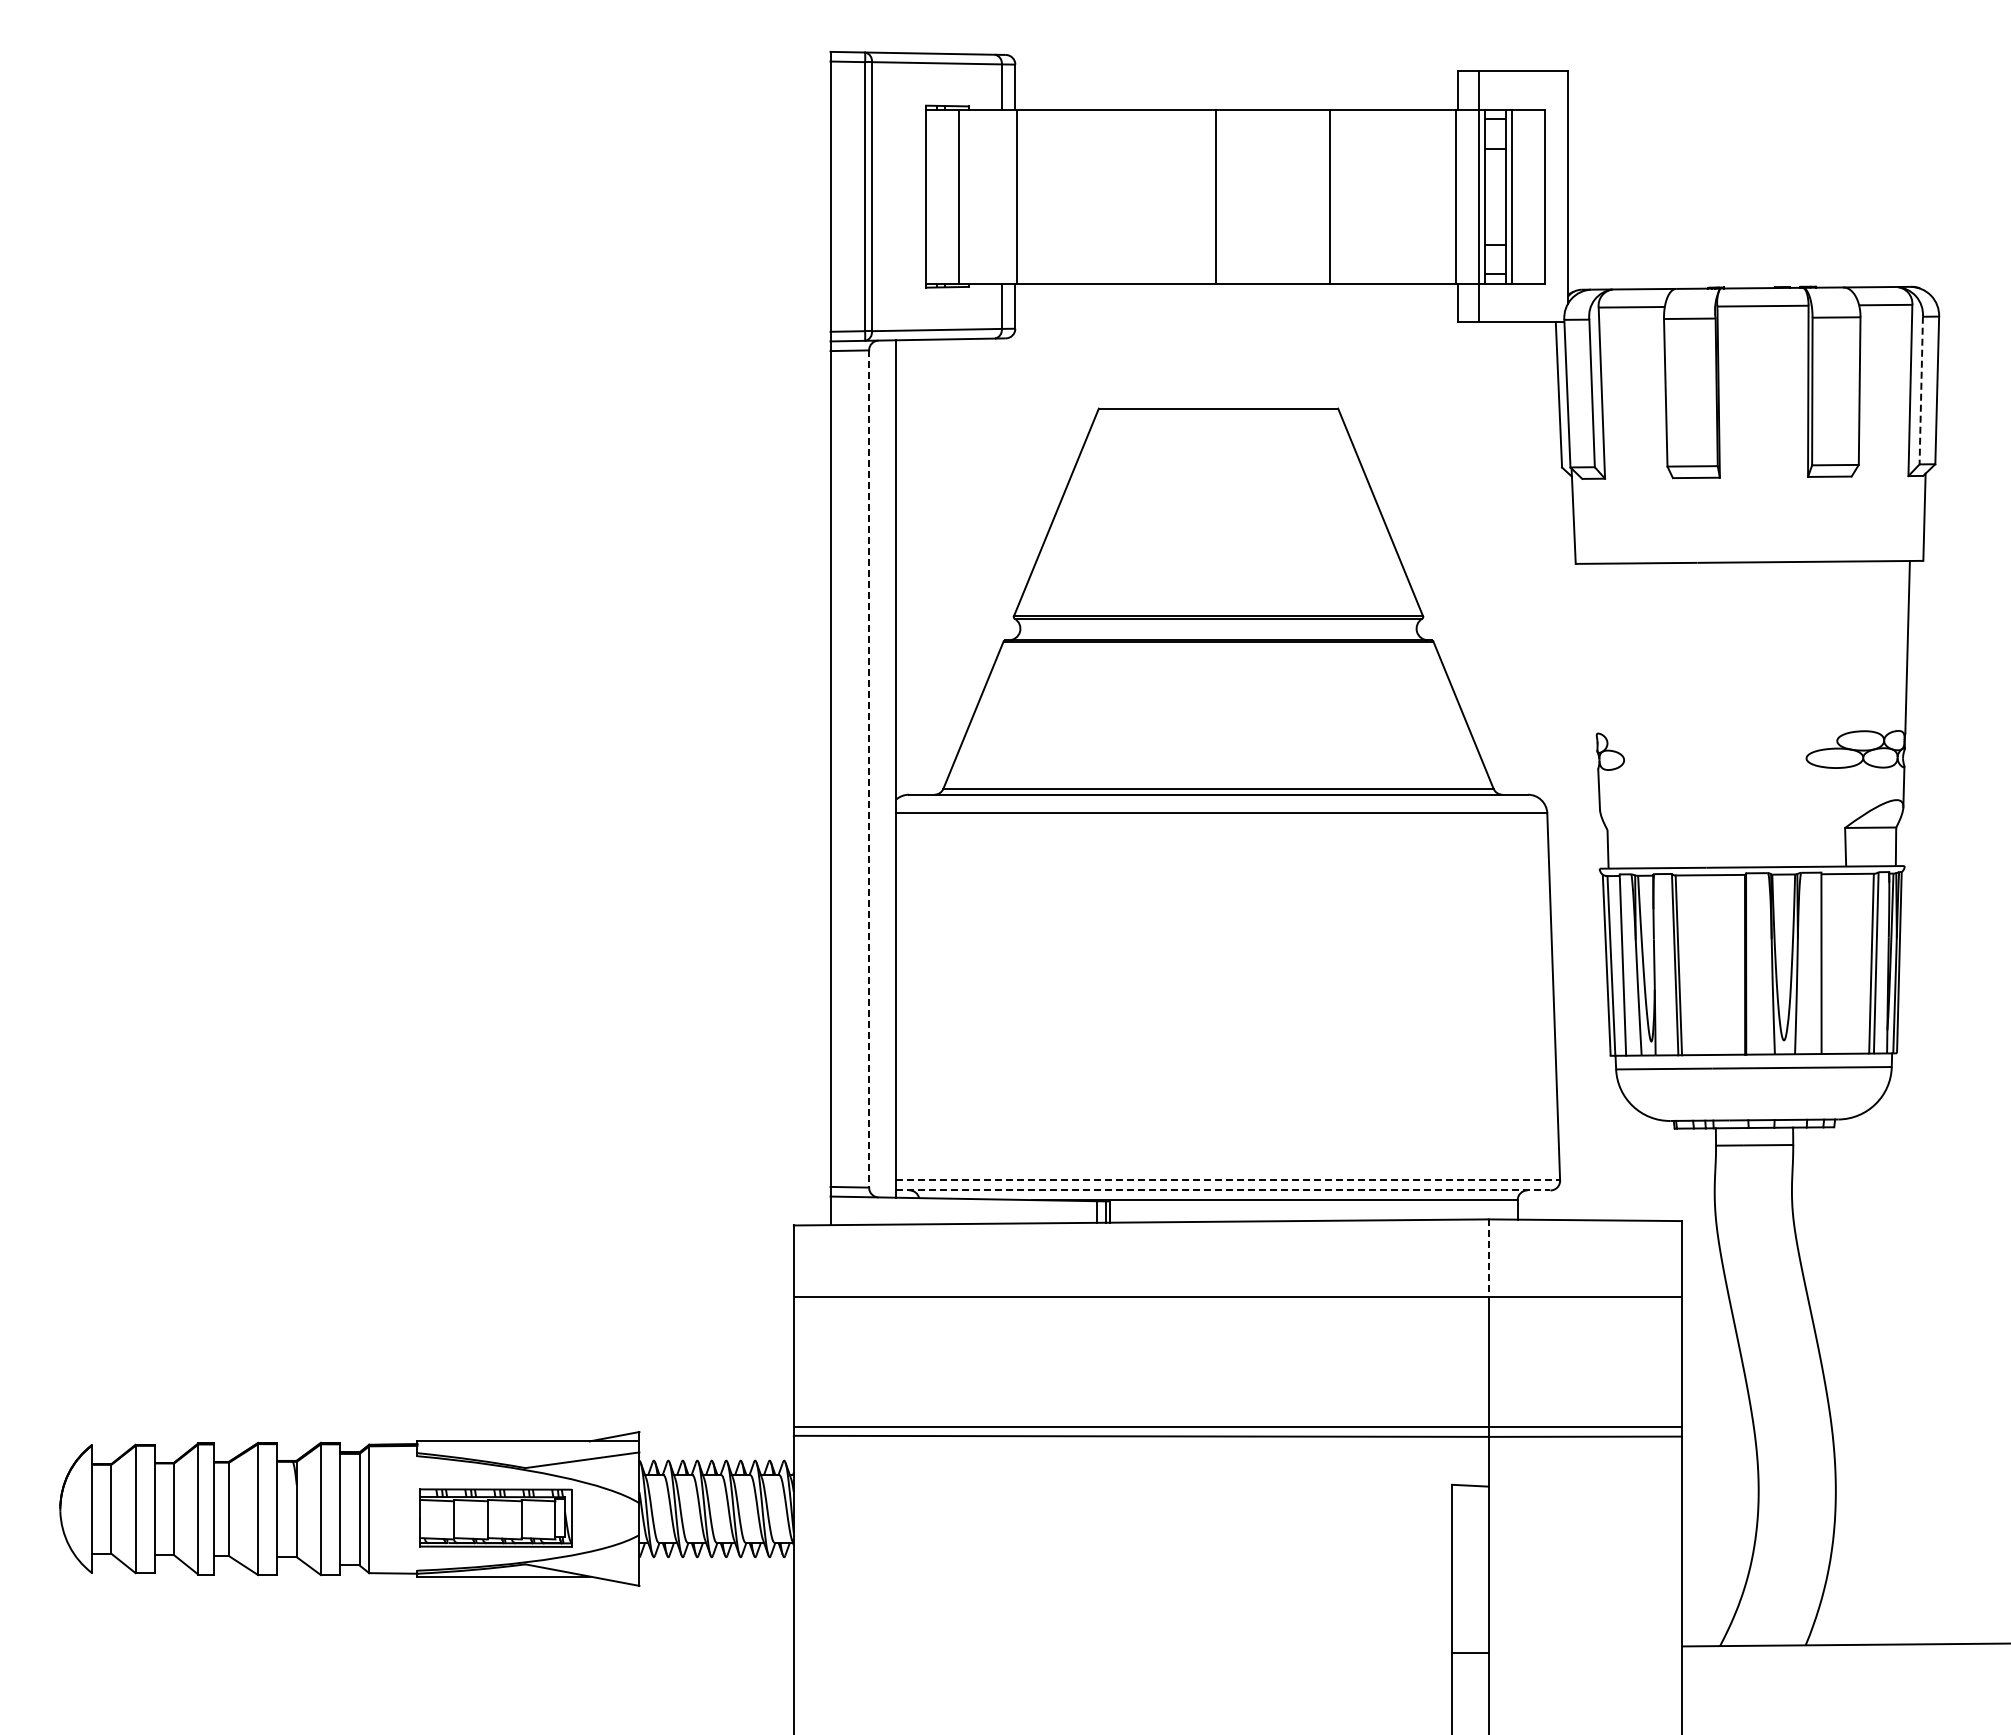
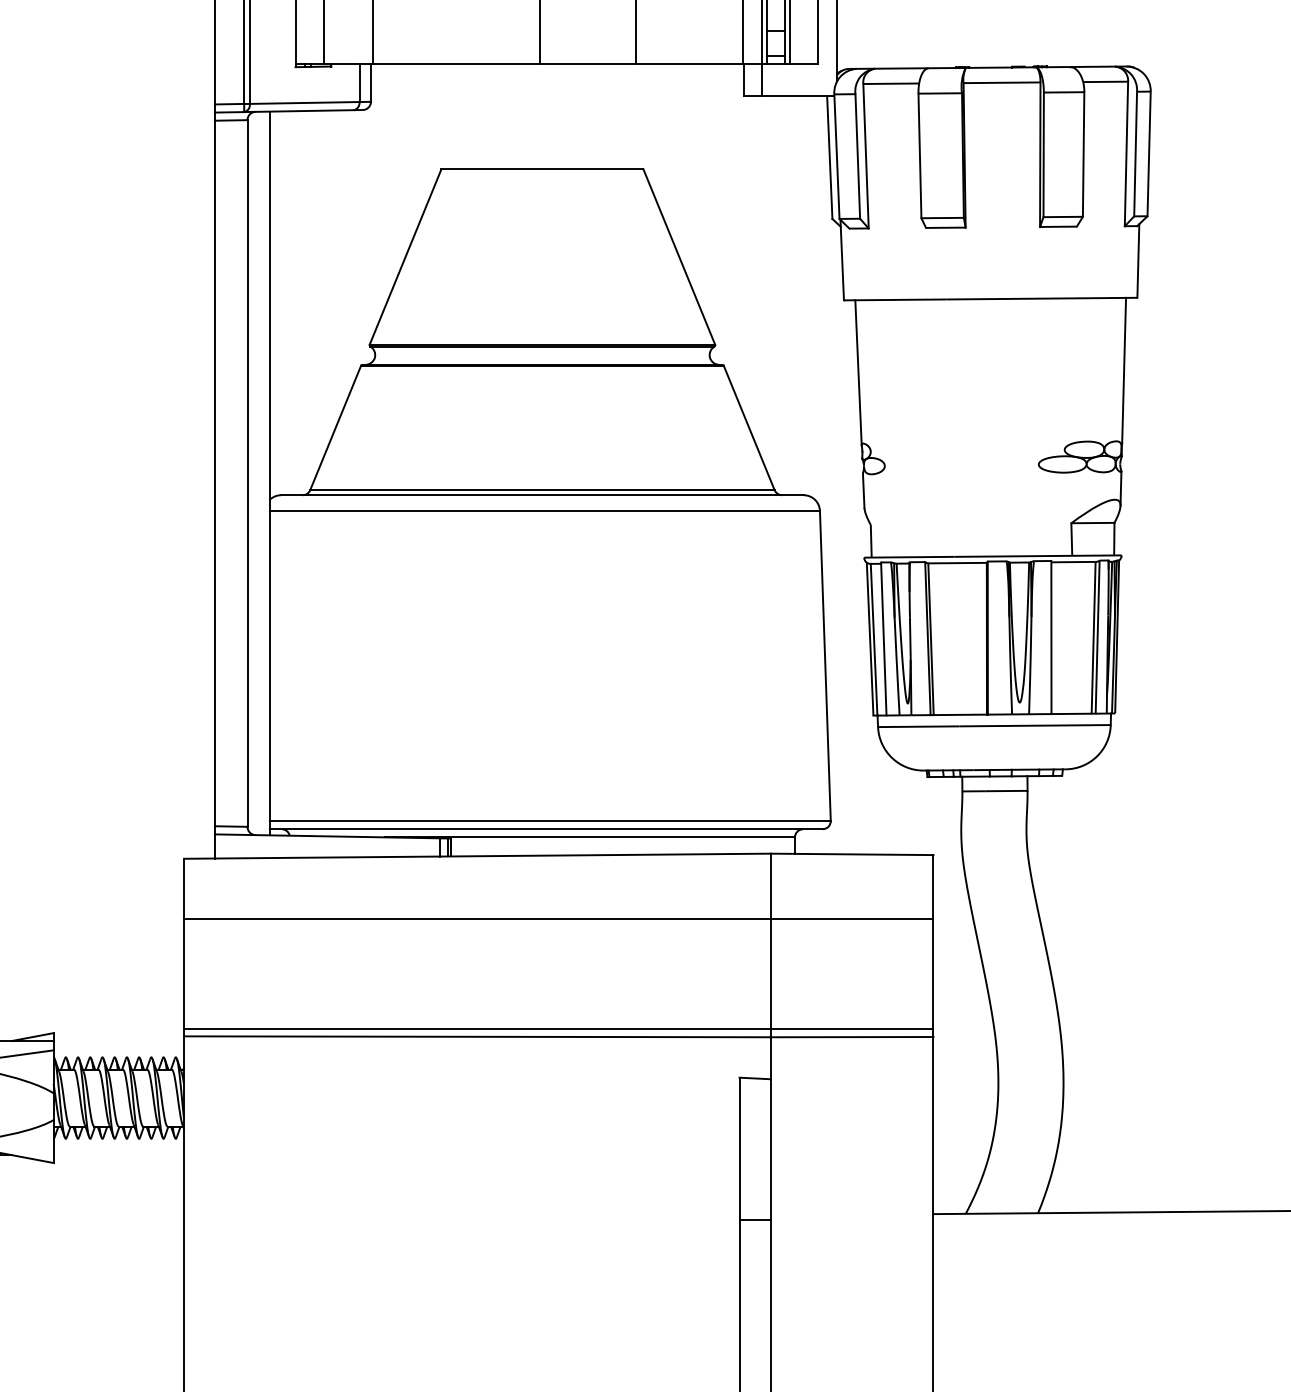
line: (1921, 390) -> (1135, 153), dashed -> solid
line: (1592, 649) -> (858, 372), added
line: (869, 769) -> (247, 473), dashed -> solid
line: (1228, 1180) -> (550, 820), dashed -> solid
line: (1223, 1190) -> (546, 829), dashed -> solid
line: (1488, 1258) -> (770, 886), dashed -> solid

